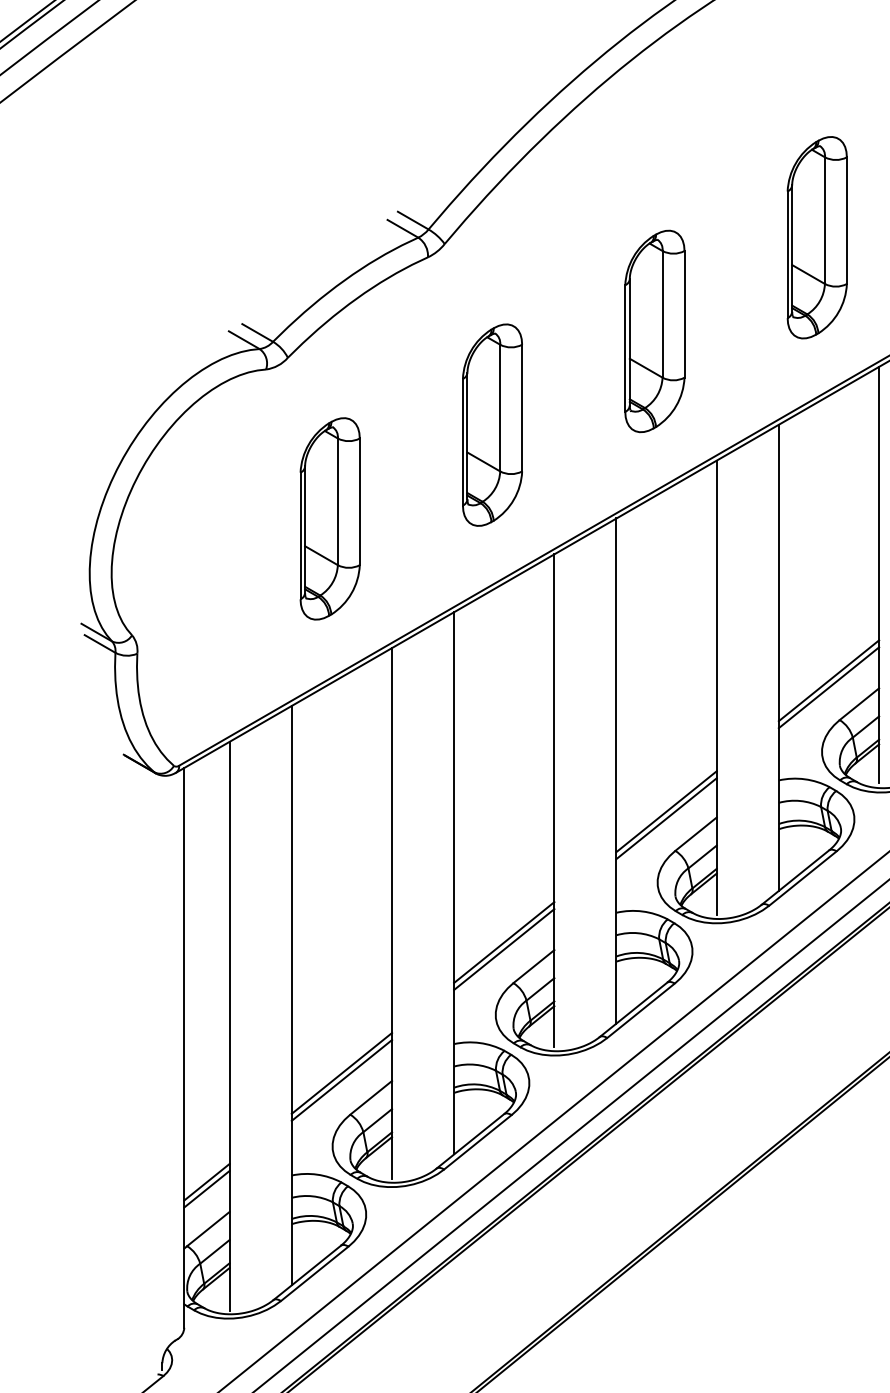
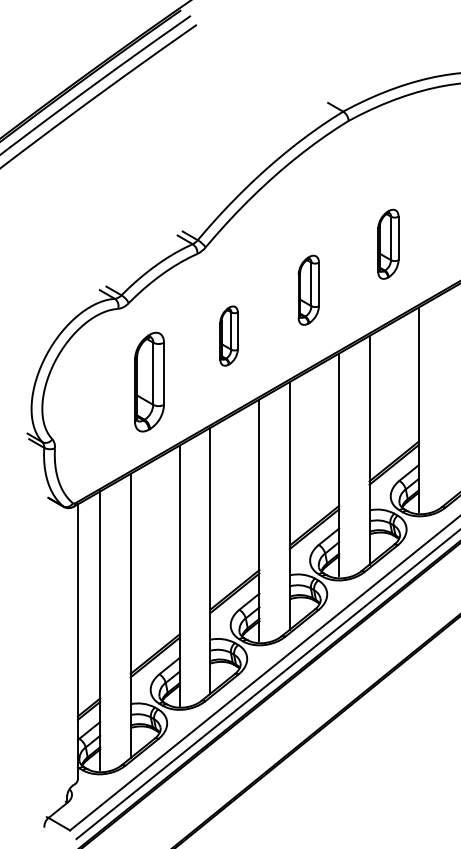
part: (817, 238) -> (388, 244), size x0.7
part: (654, 332) -> (308, 290), size x0.7
part: (491, 423) -> (228, 335), size x0.6

